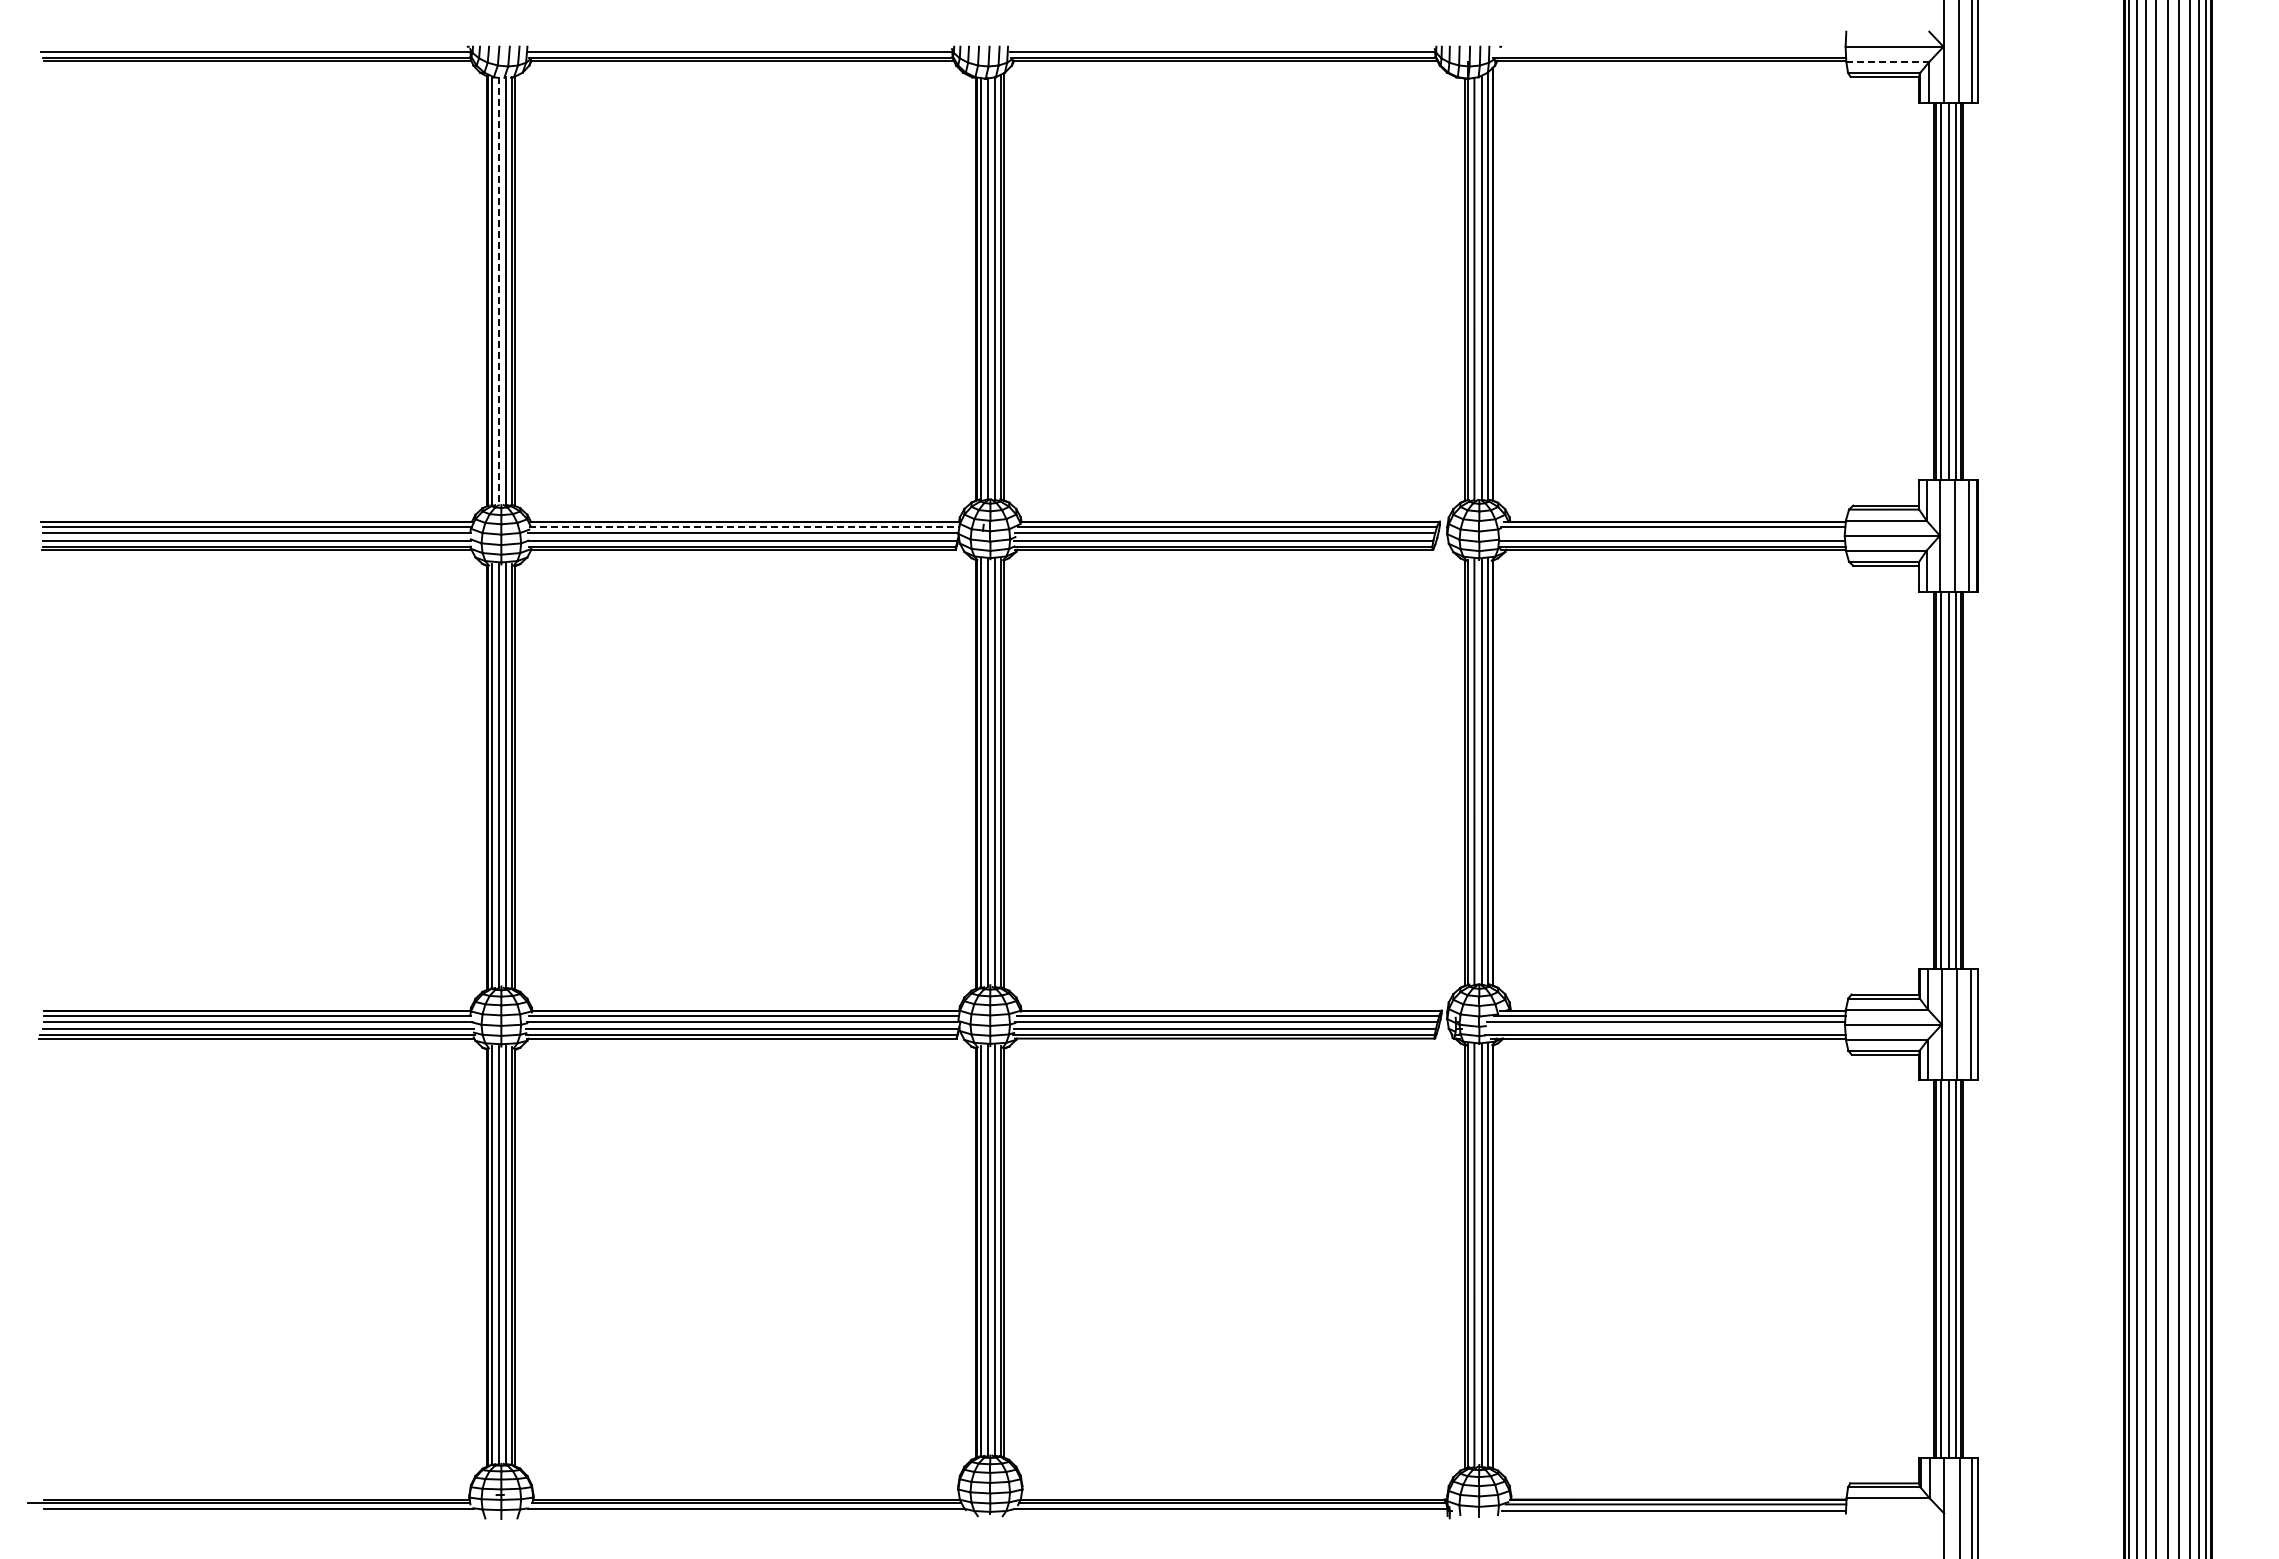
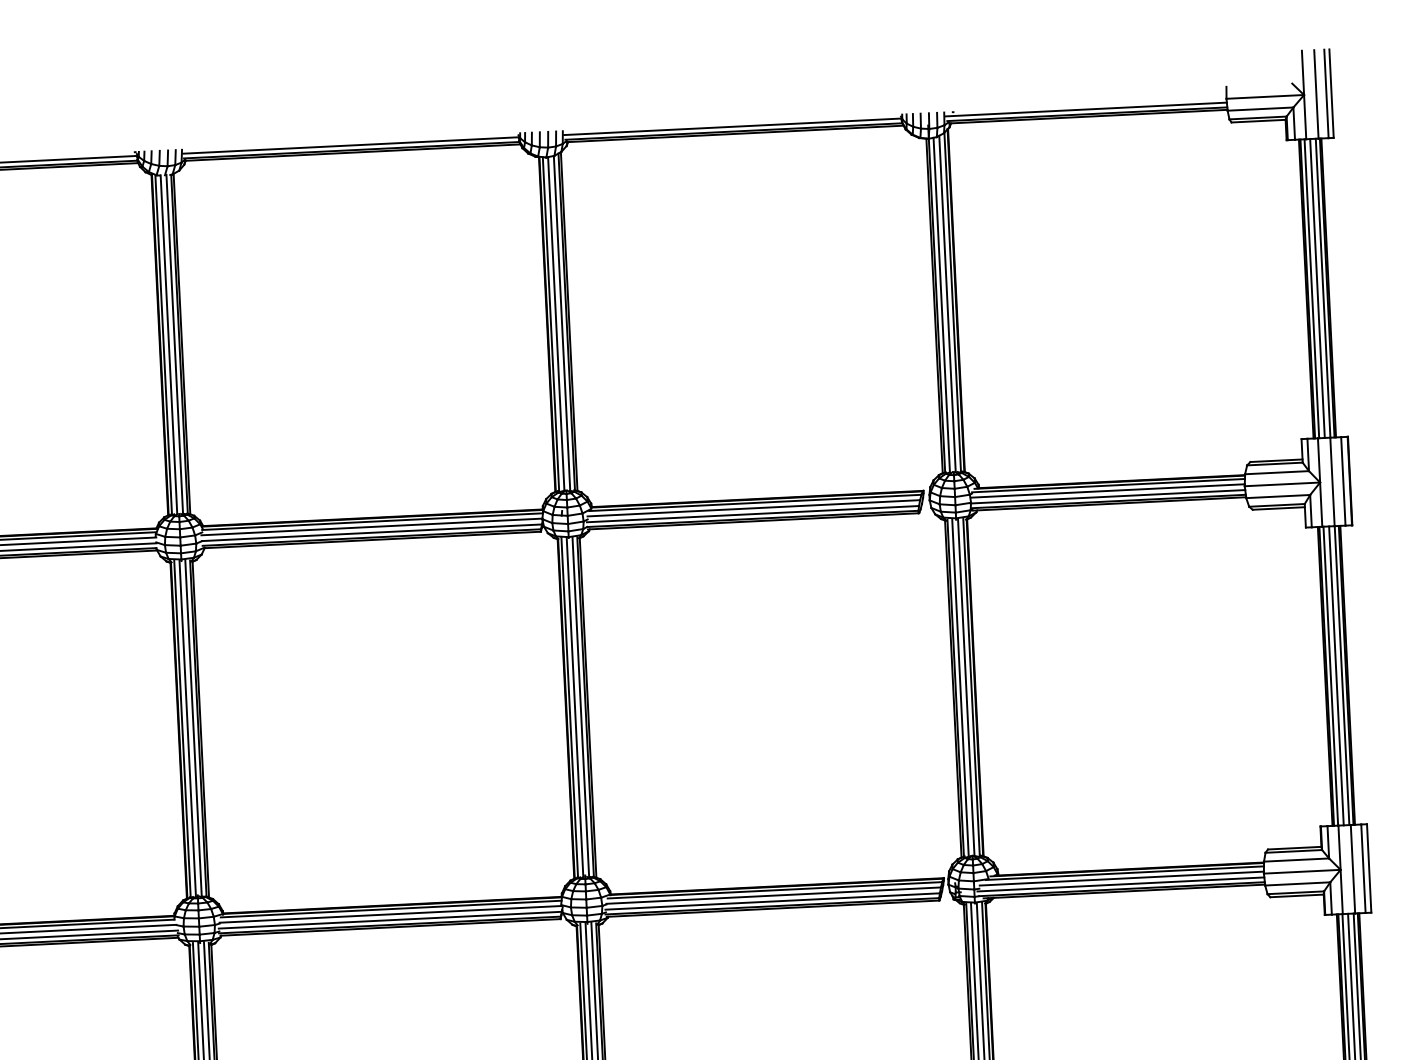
line: (1668, 51) -> (1086, 109), added
line: (1887, 61) -> (1260, 108), dashed -> solid
line: (498, 291) -> (168, 344), dashed -> solid
line: (744, 526) -> (372, 521), dashed -> solid
line: (1671, 533) -> (1107, 491), added
line: (1664, 1029) -> (1121, 884), added

